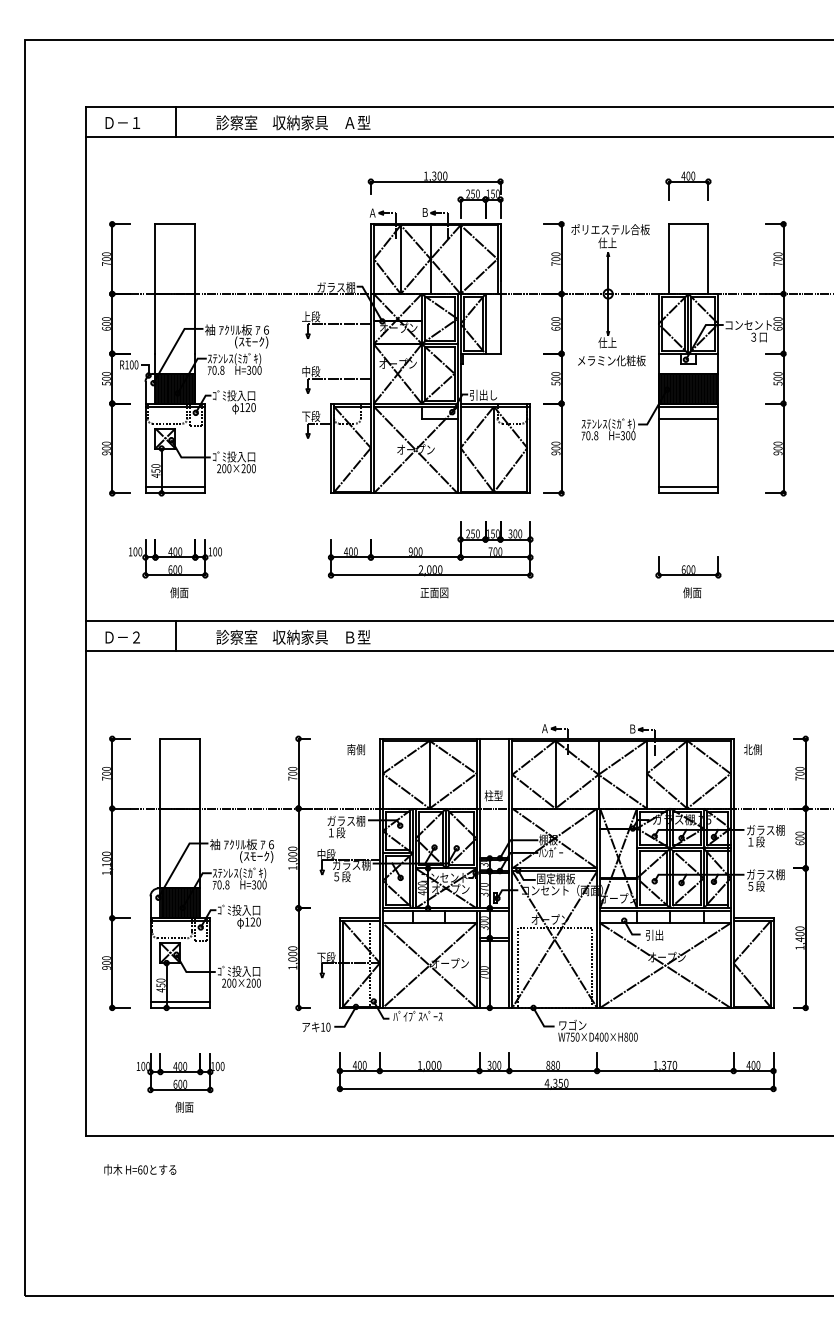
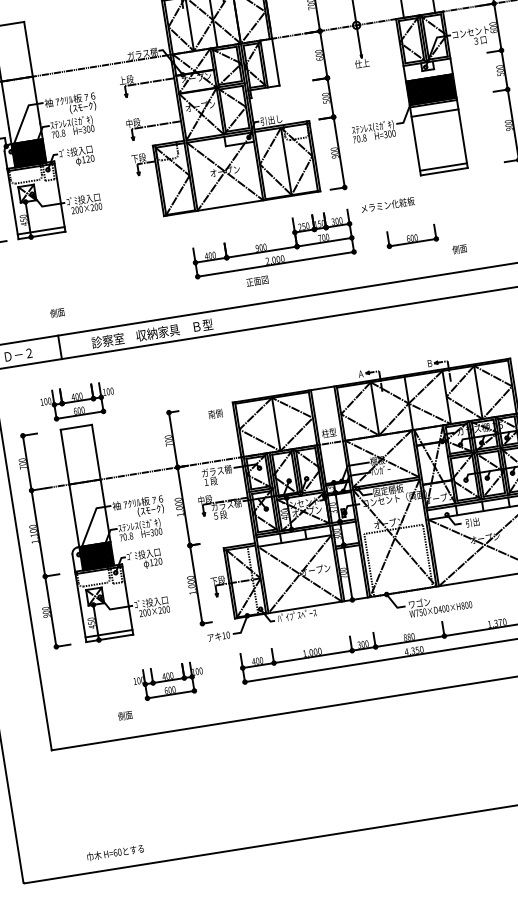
text: (611, 360) -> (387, 204), moved
part: (430, 556) -> (273, 249), moved
part: (175, 558) -> (78, 401), moved
part: (688, 567) -> (411, 236), moved
part: (180, 1073) -> (168, 681), moved
text: (140, 1169) -> (115, 852), moved

